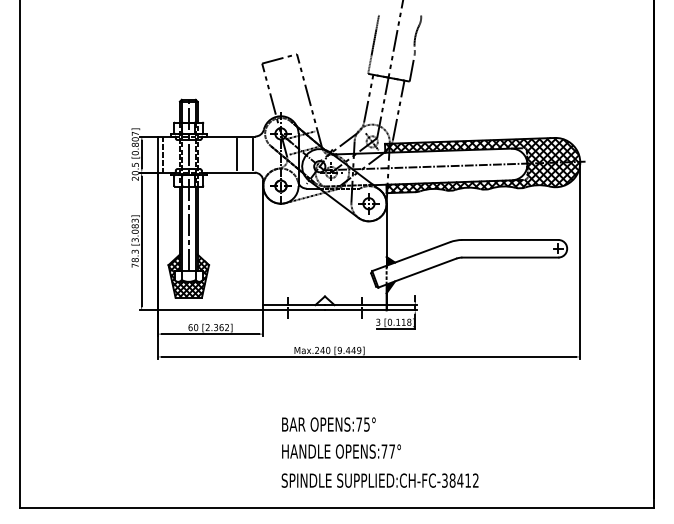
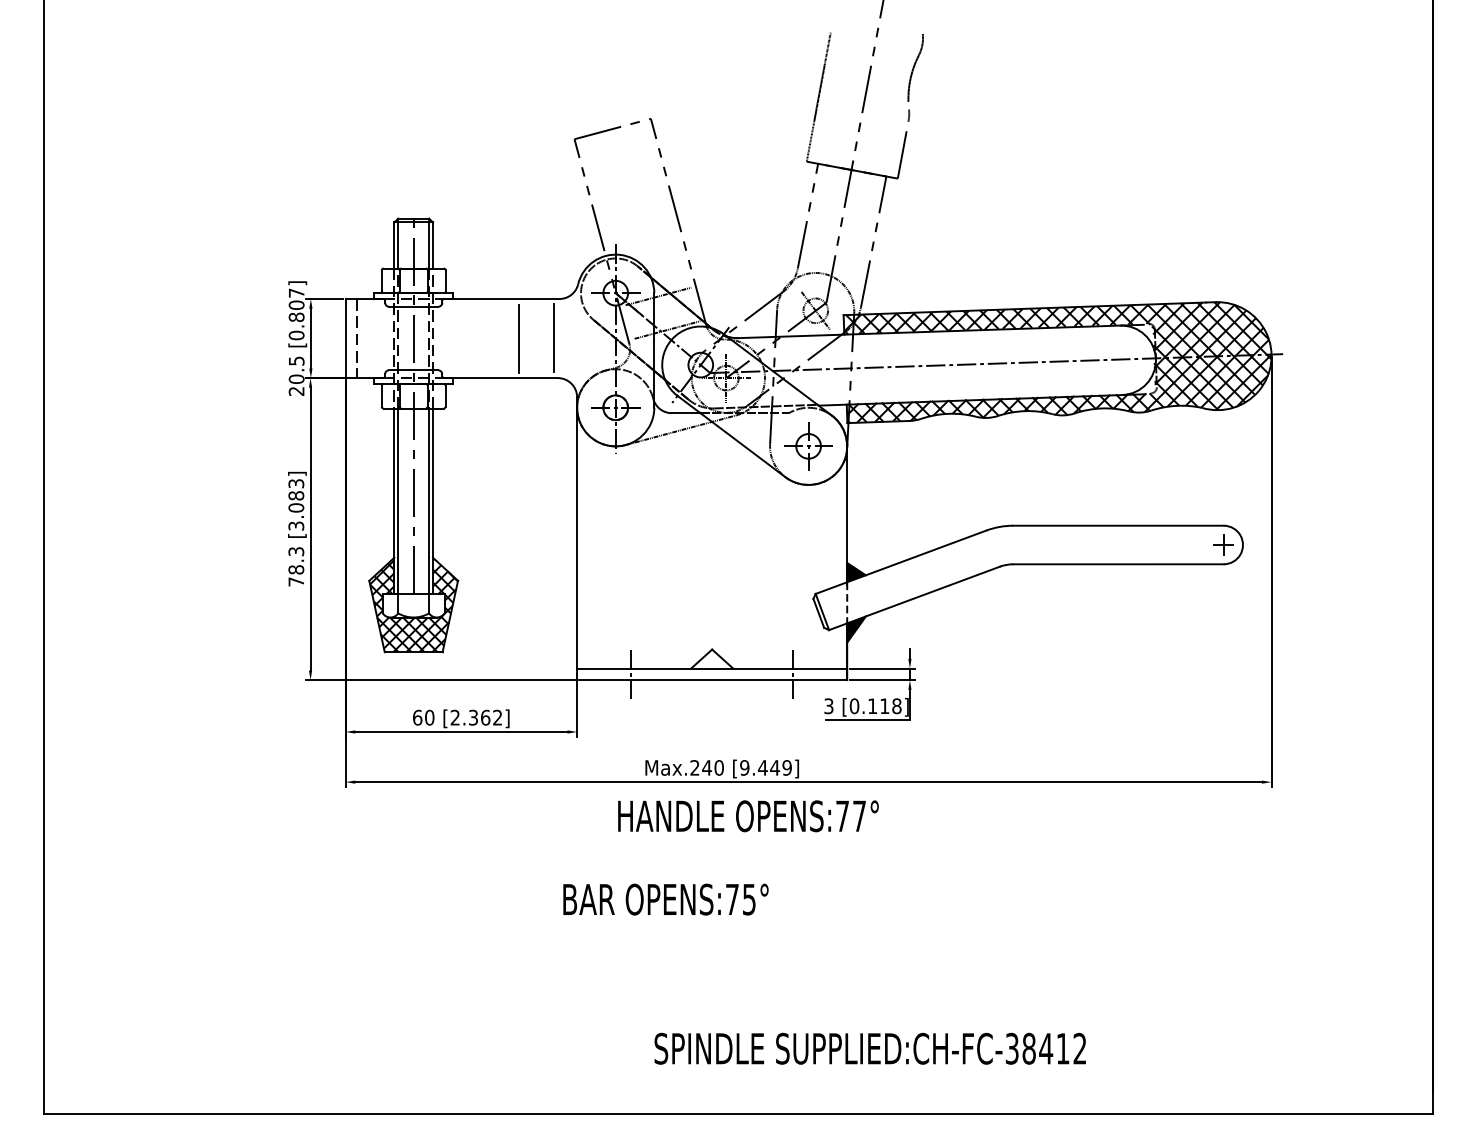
text: (328, 424) -> (665, 899), moved
text: (341, 451) -> (748, 816), moved
text: (379, 480) -> (868, 1048), moved

